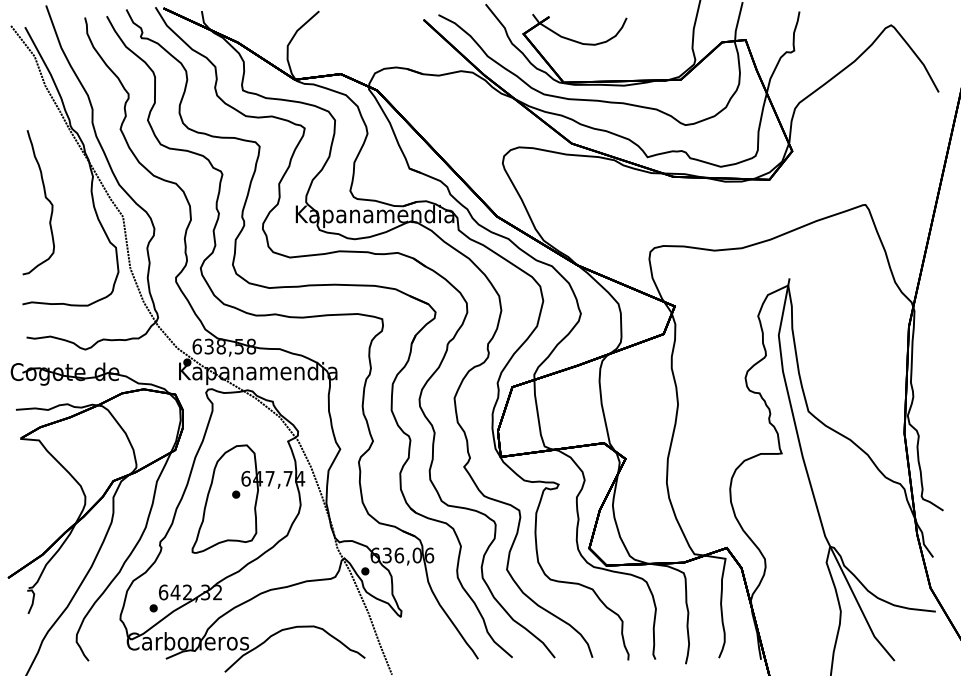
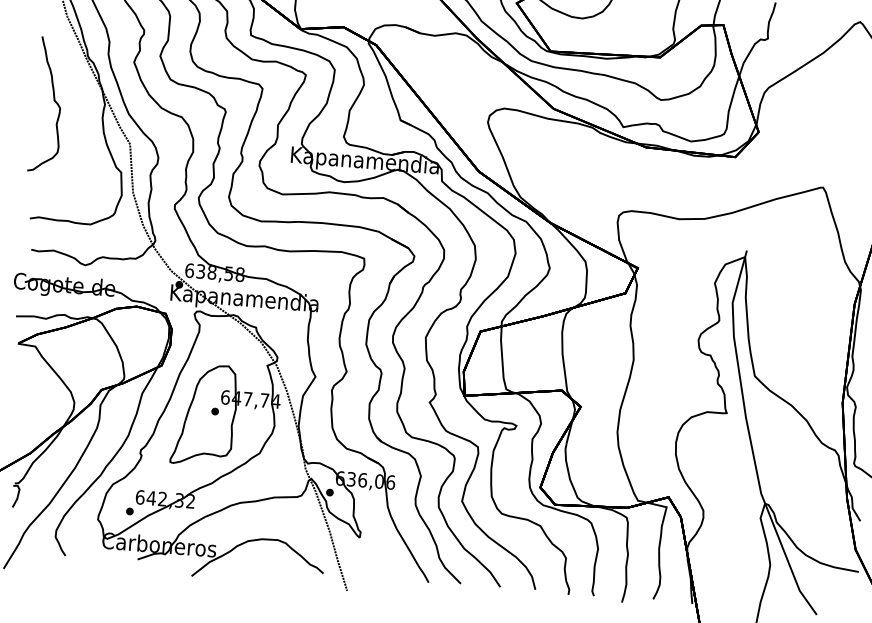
curve: (45, 198) -> (54, 101), moved

